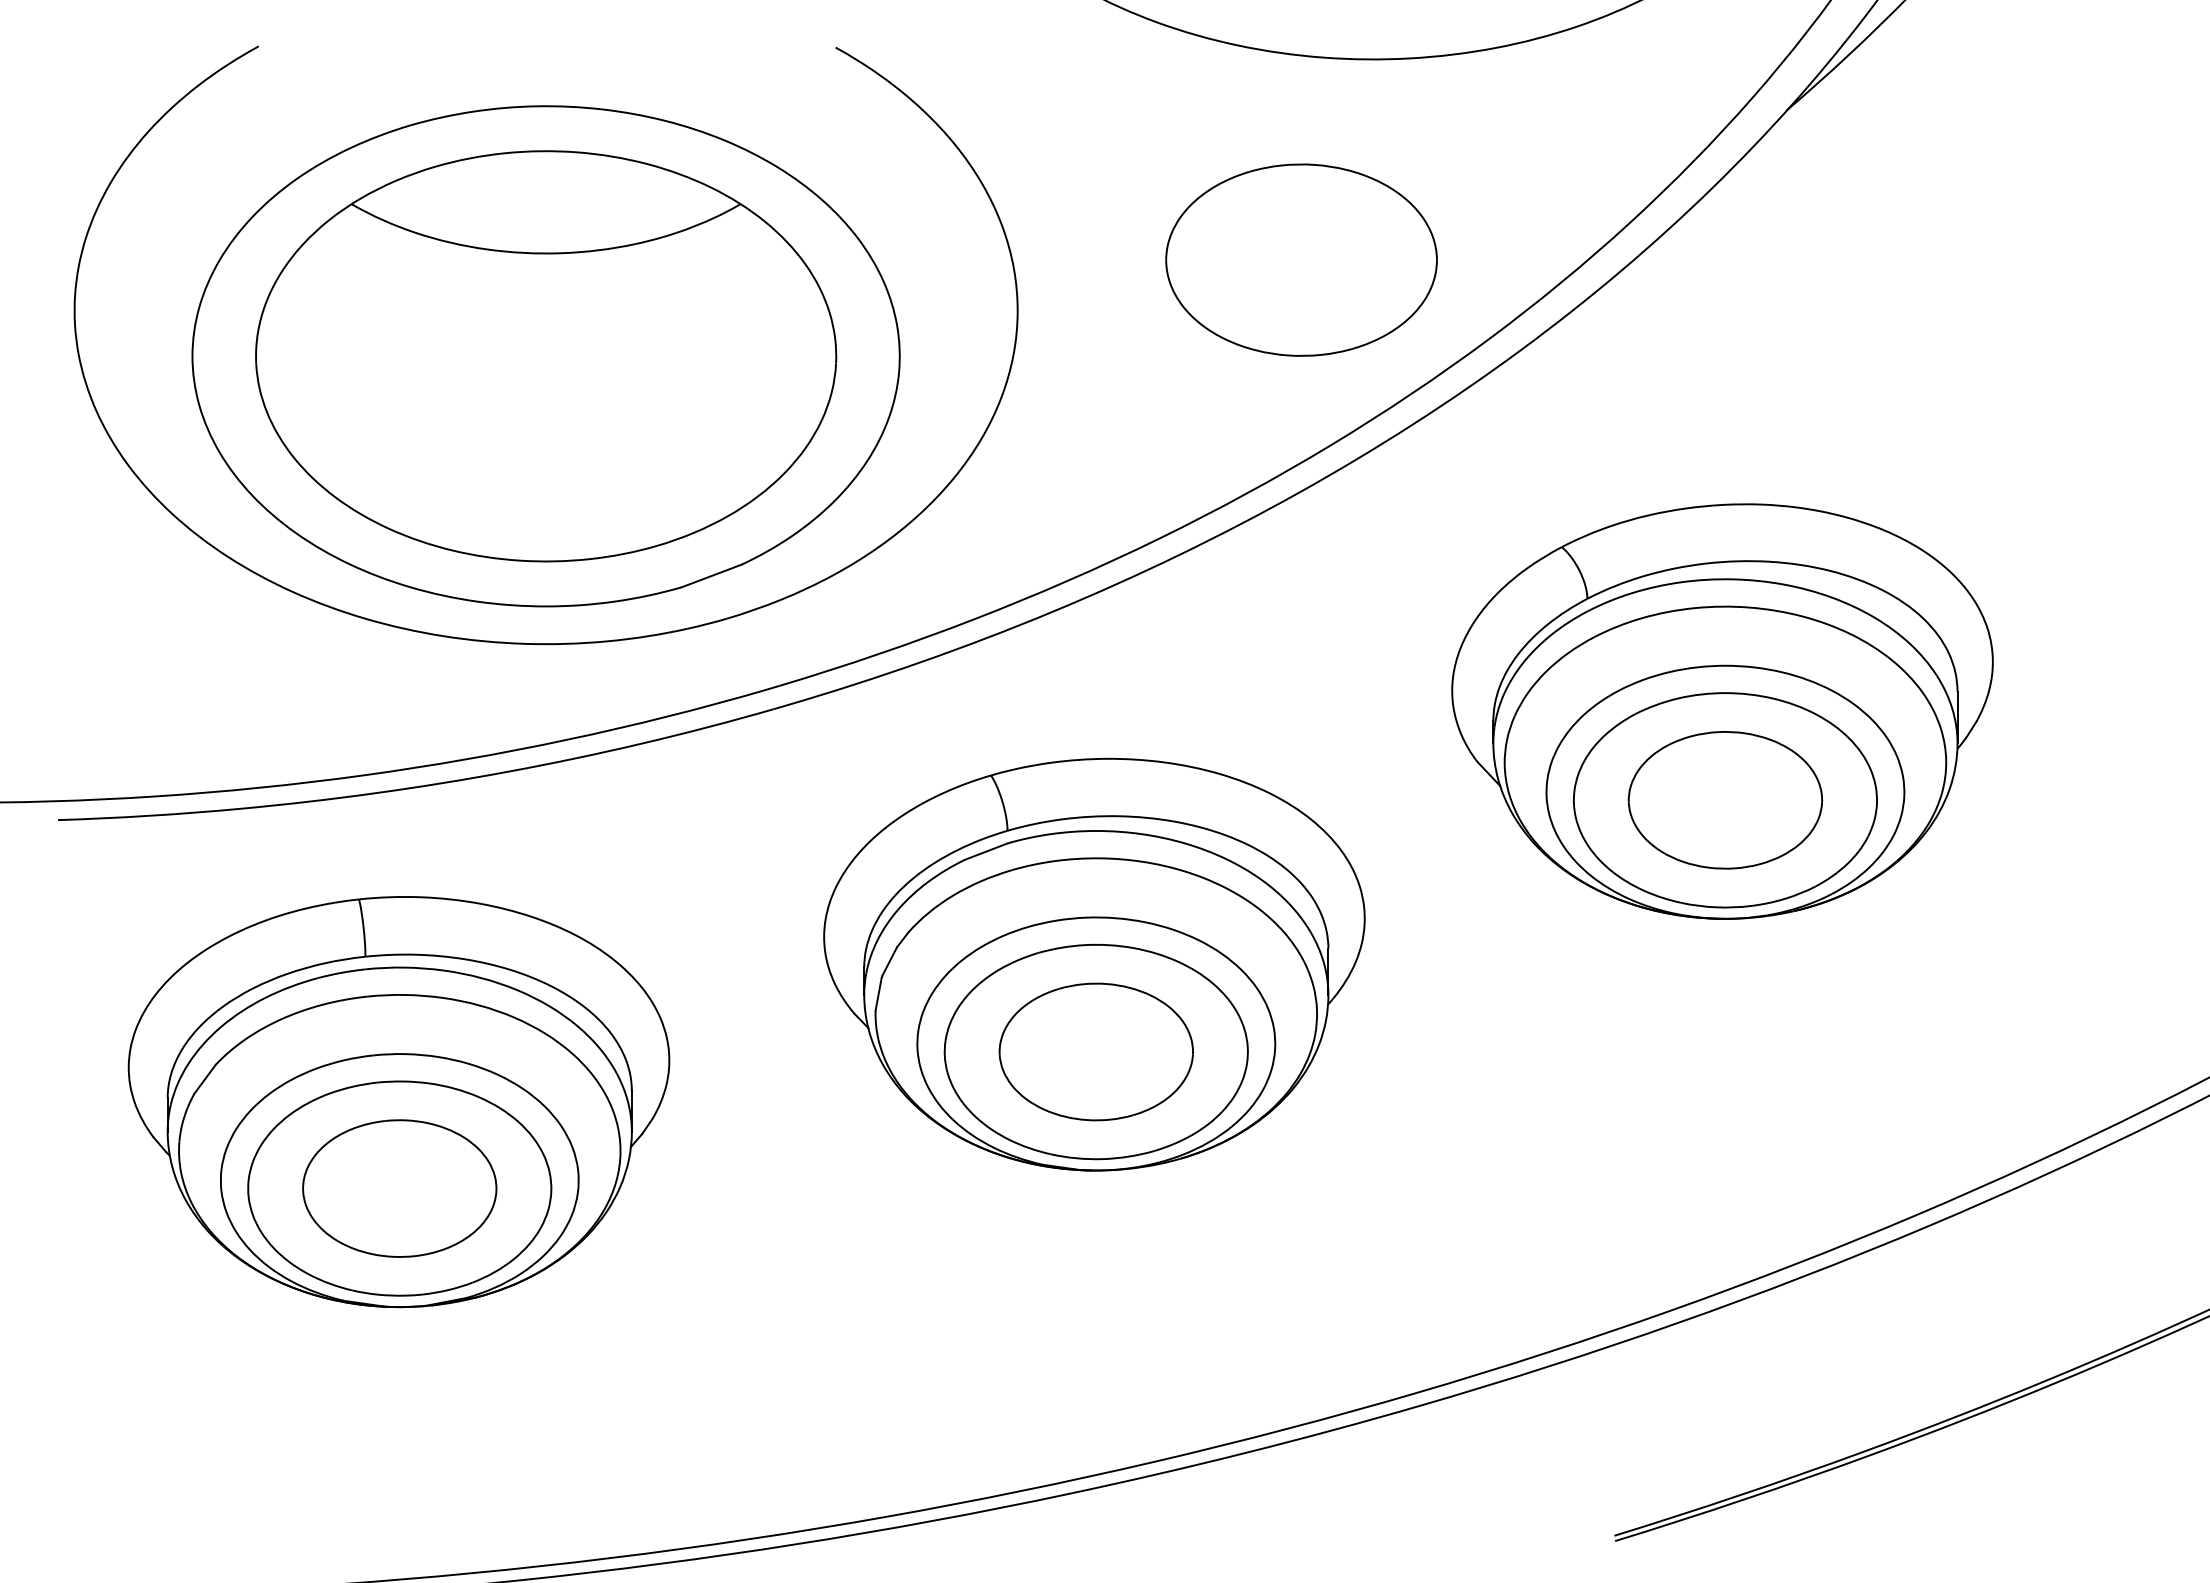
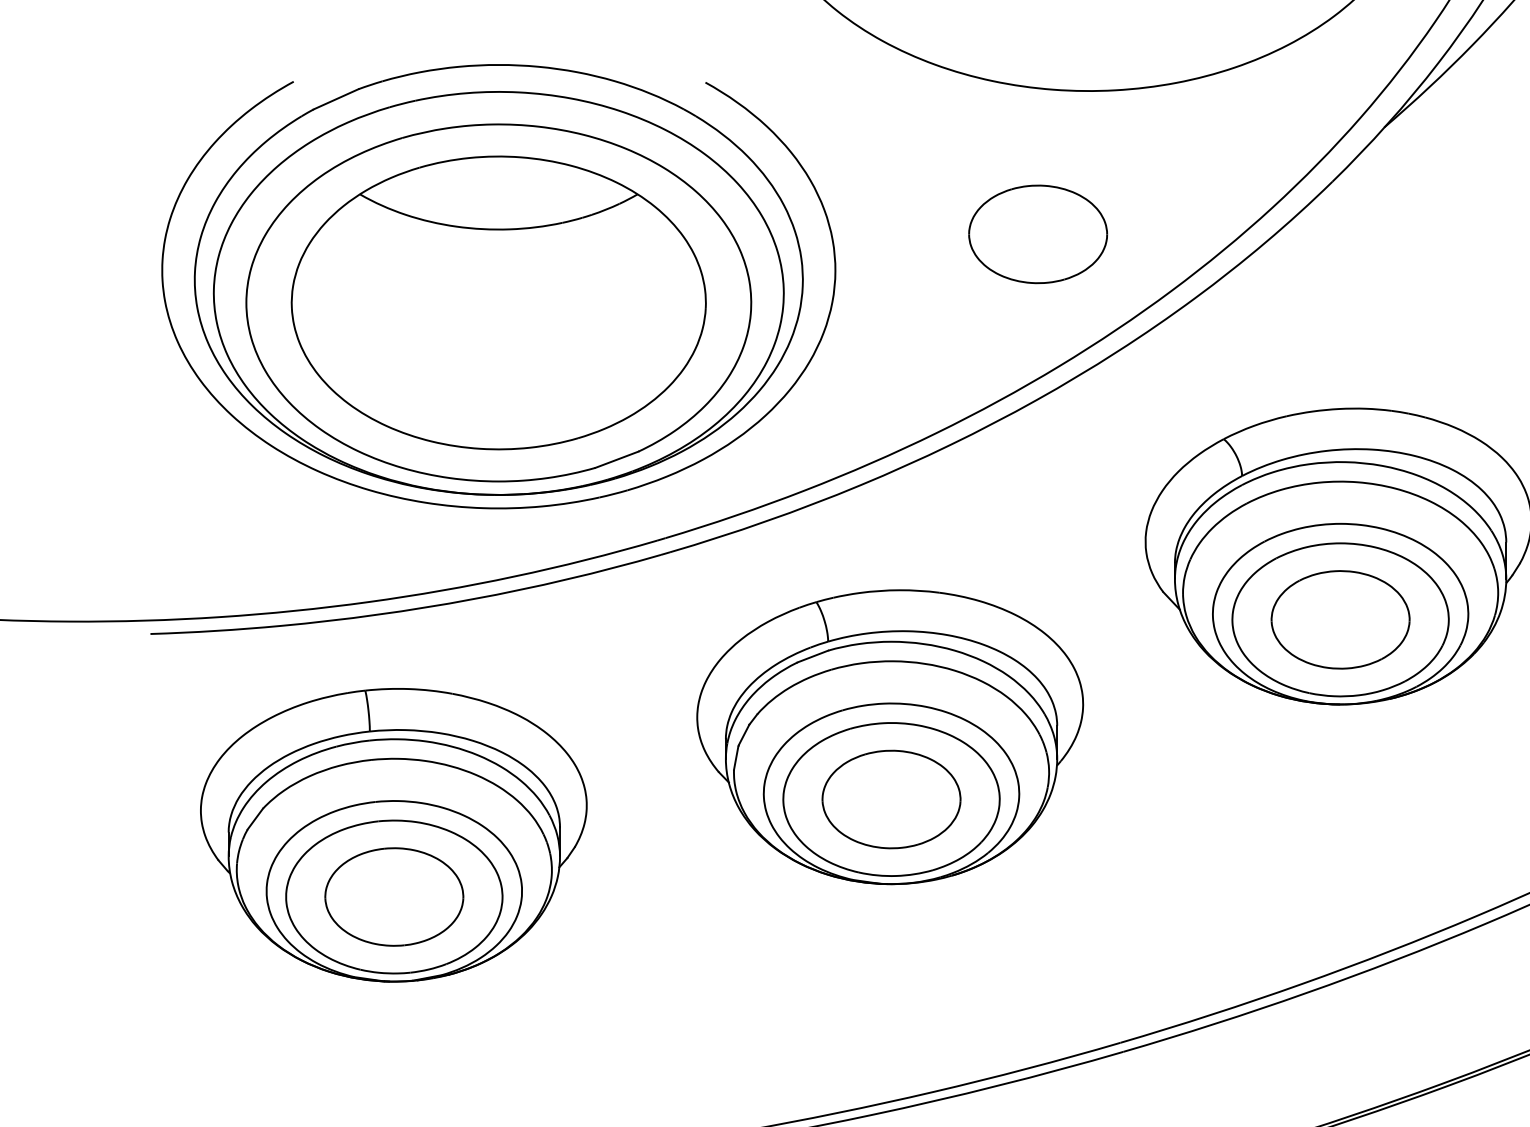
part: (1301, 260) -> (1038, 234), size x0.71
part: (545, 324) -> (498, 280), added

